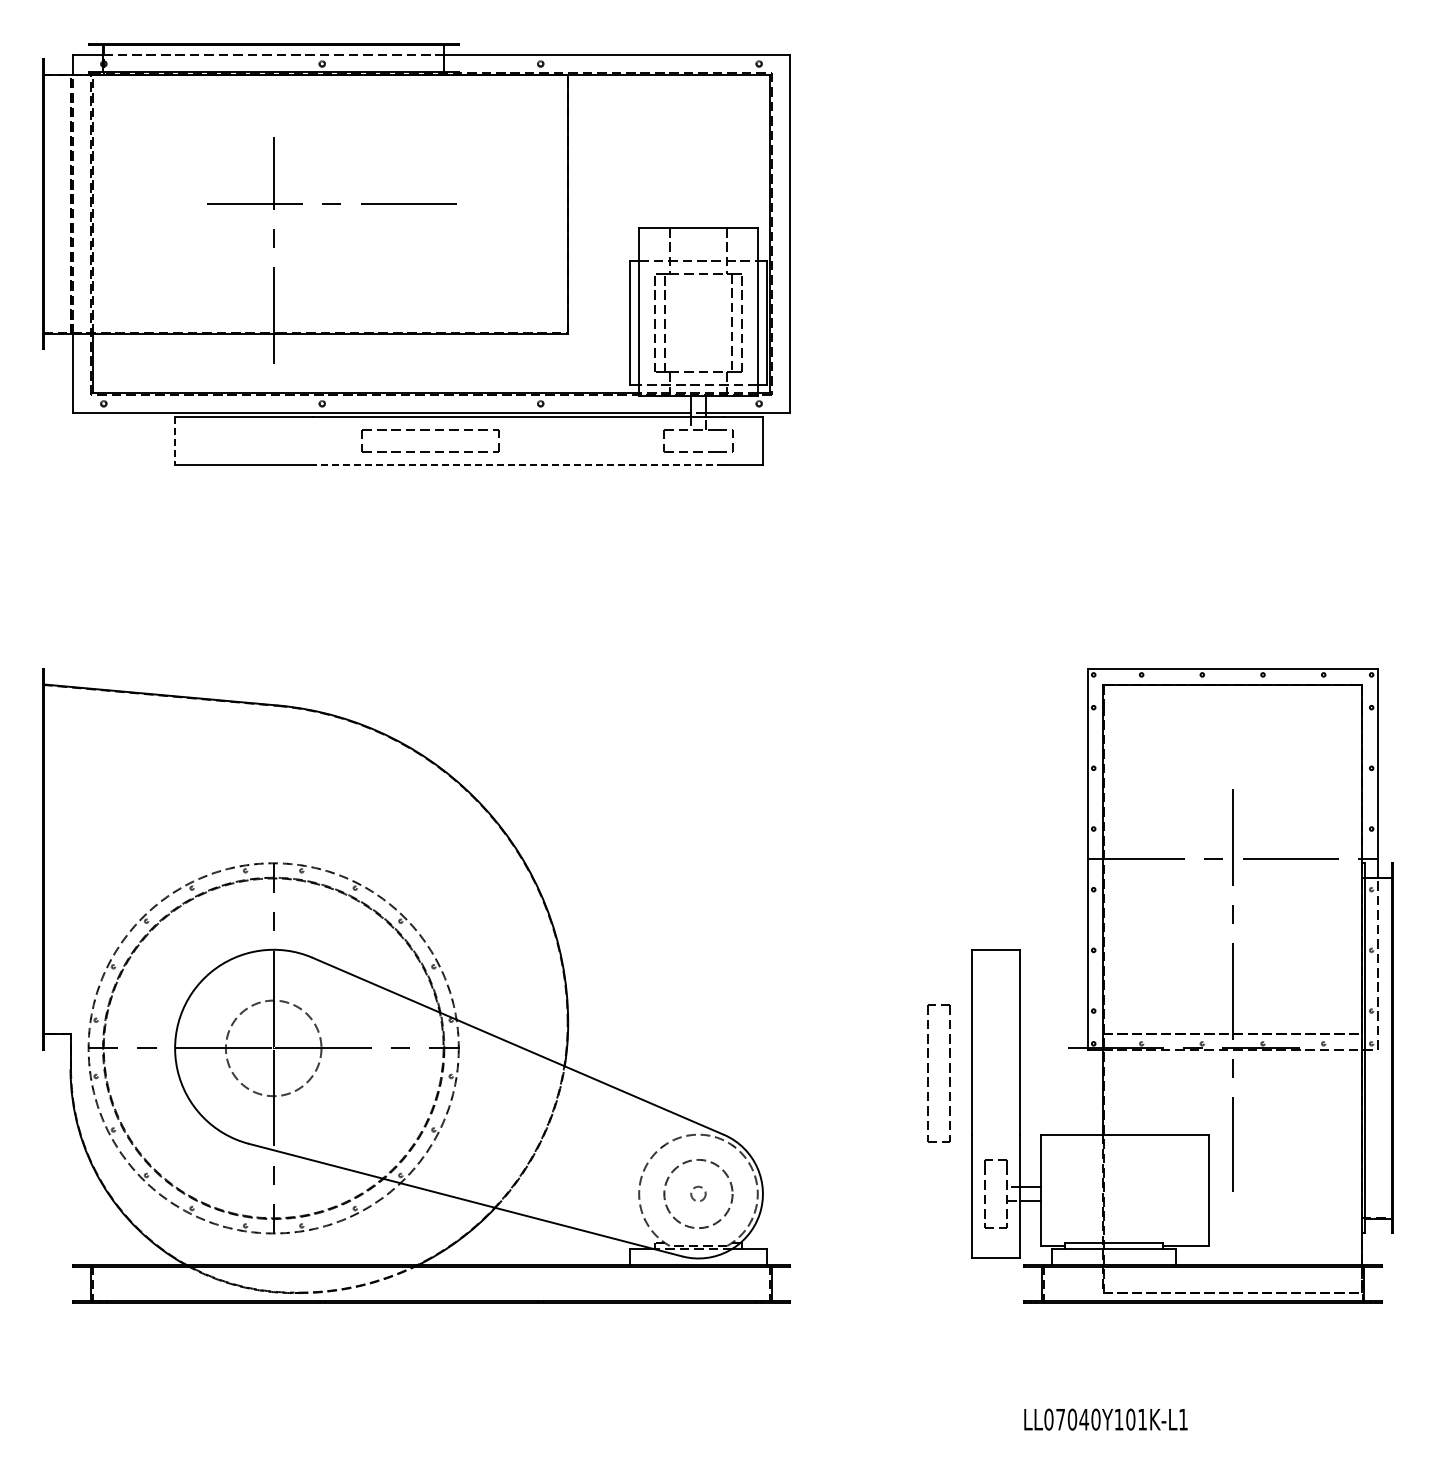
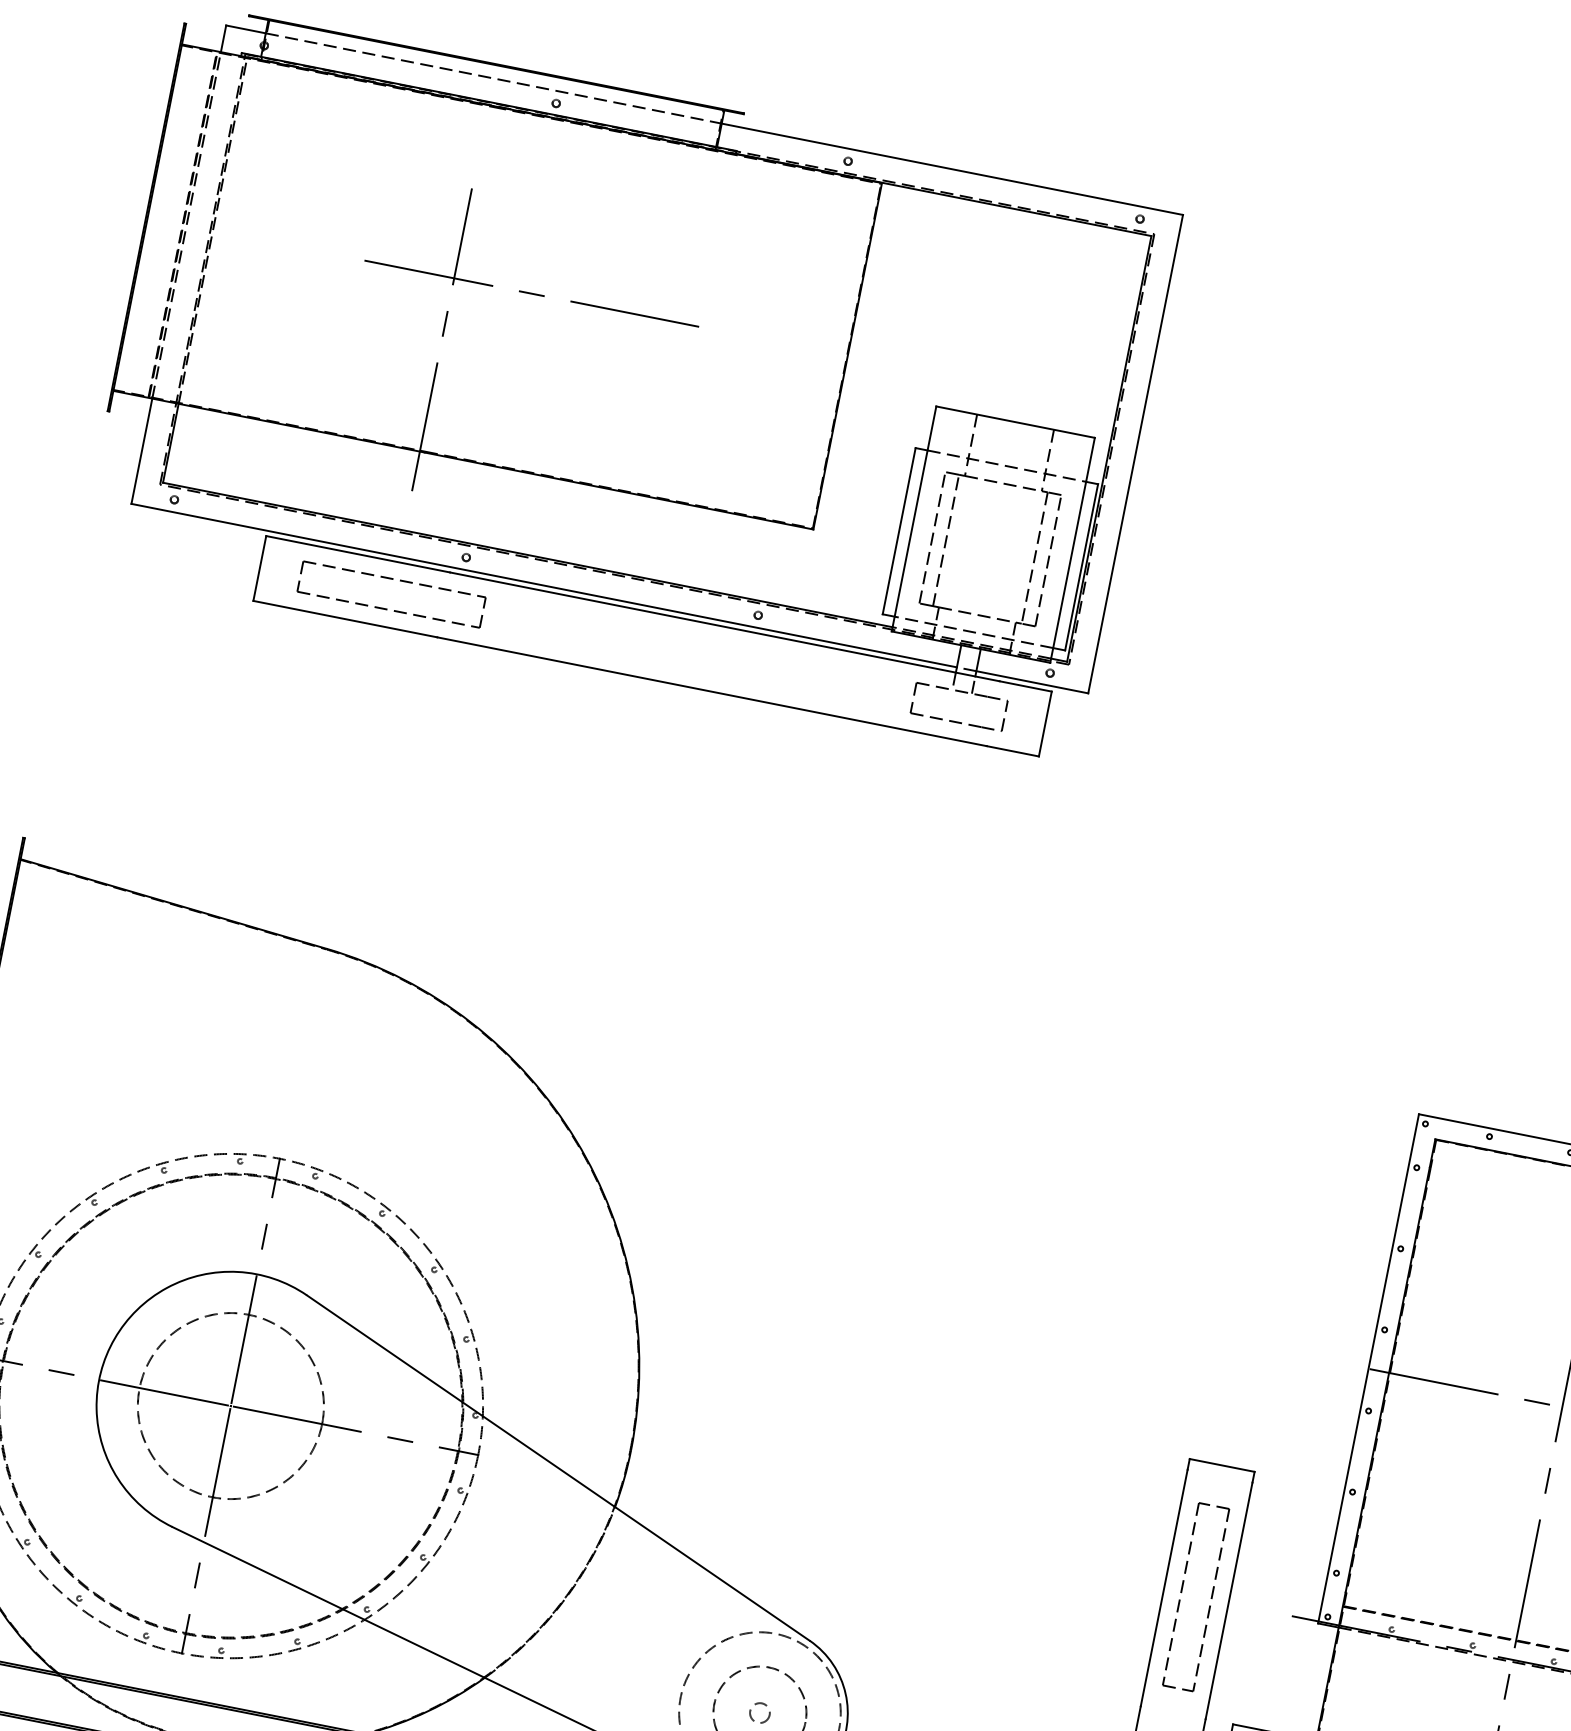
part: (429, 430) -> (392, 580), moved
line: (175, 441) -> (260, 569), dashed -> solid
line: (518, 465) -> (712, 691), dashed -> solid
circle: (273, 1048) -> (230, 1406), size x1.43
part: (928, 1072) -> (1182, 1593), moved

